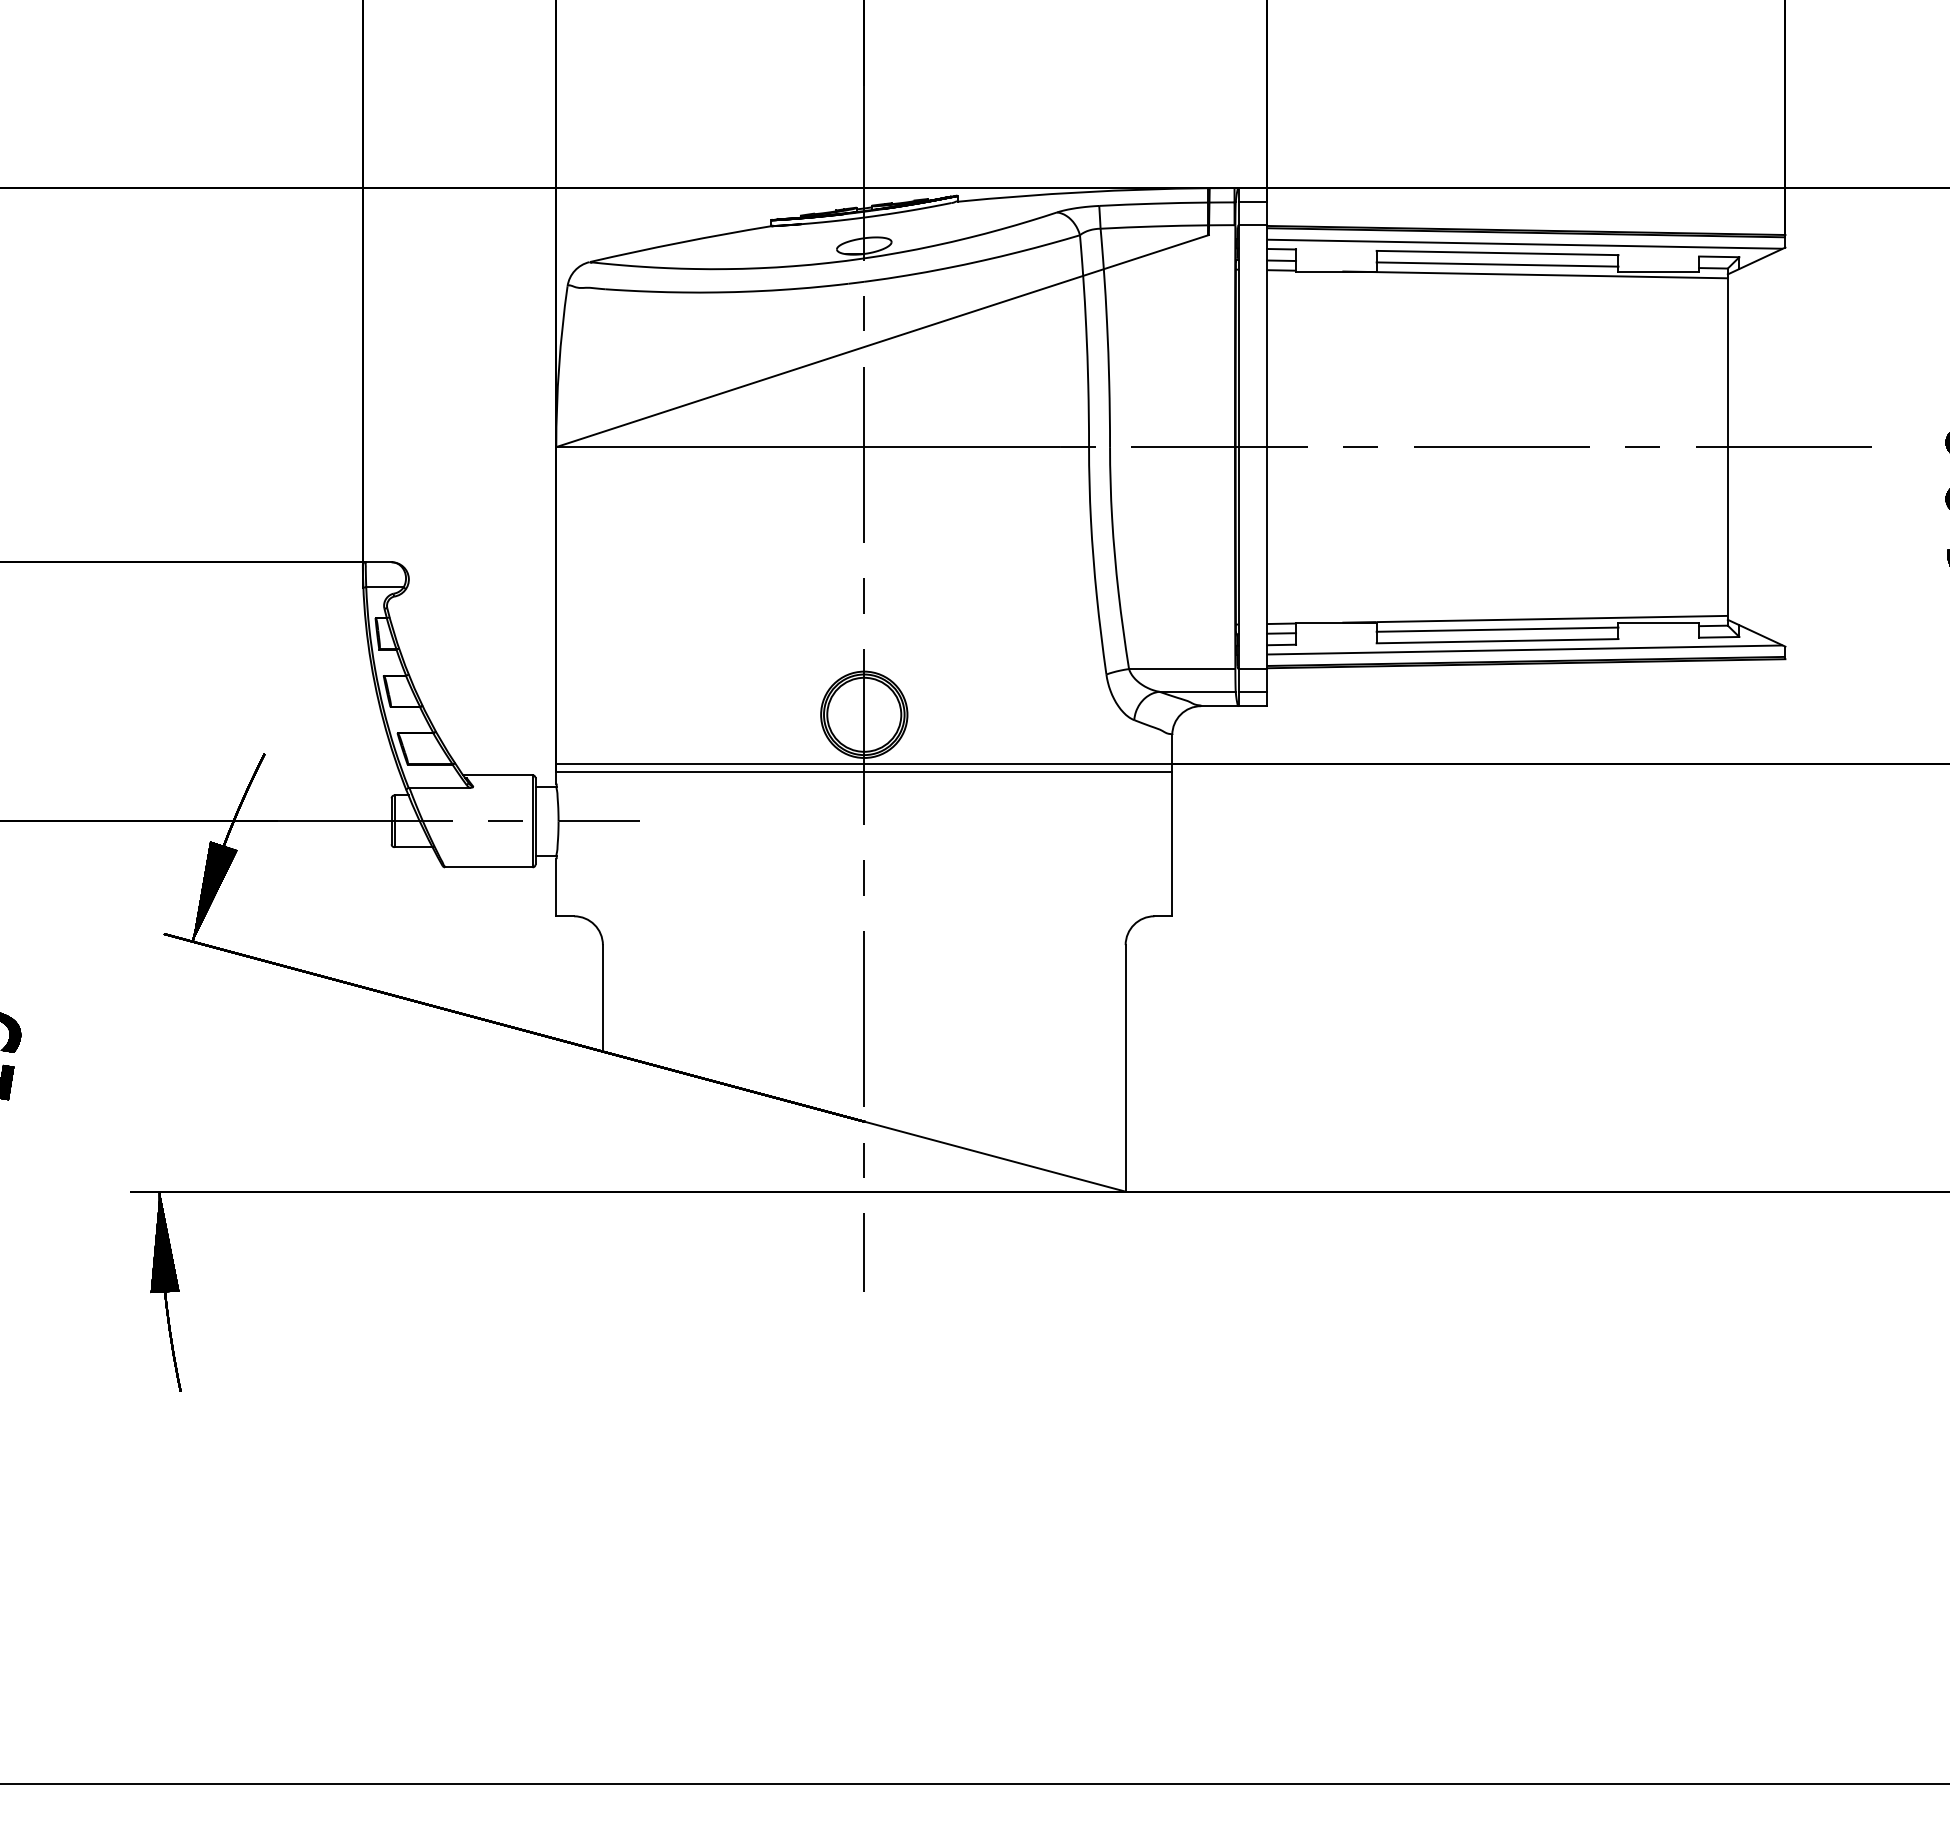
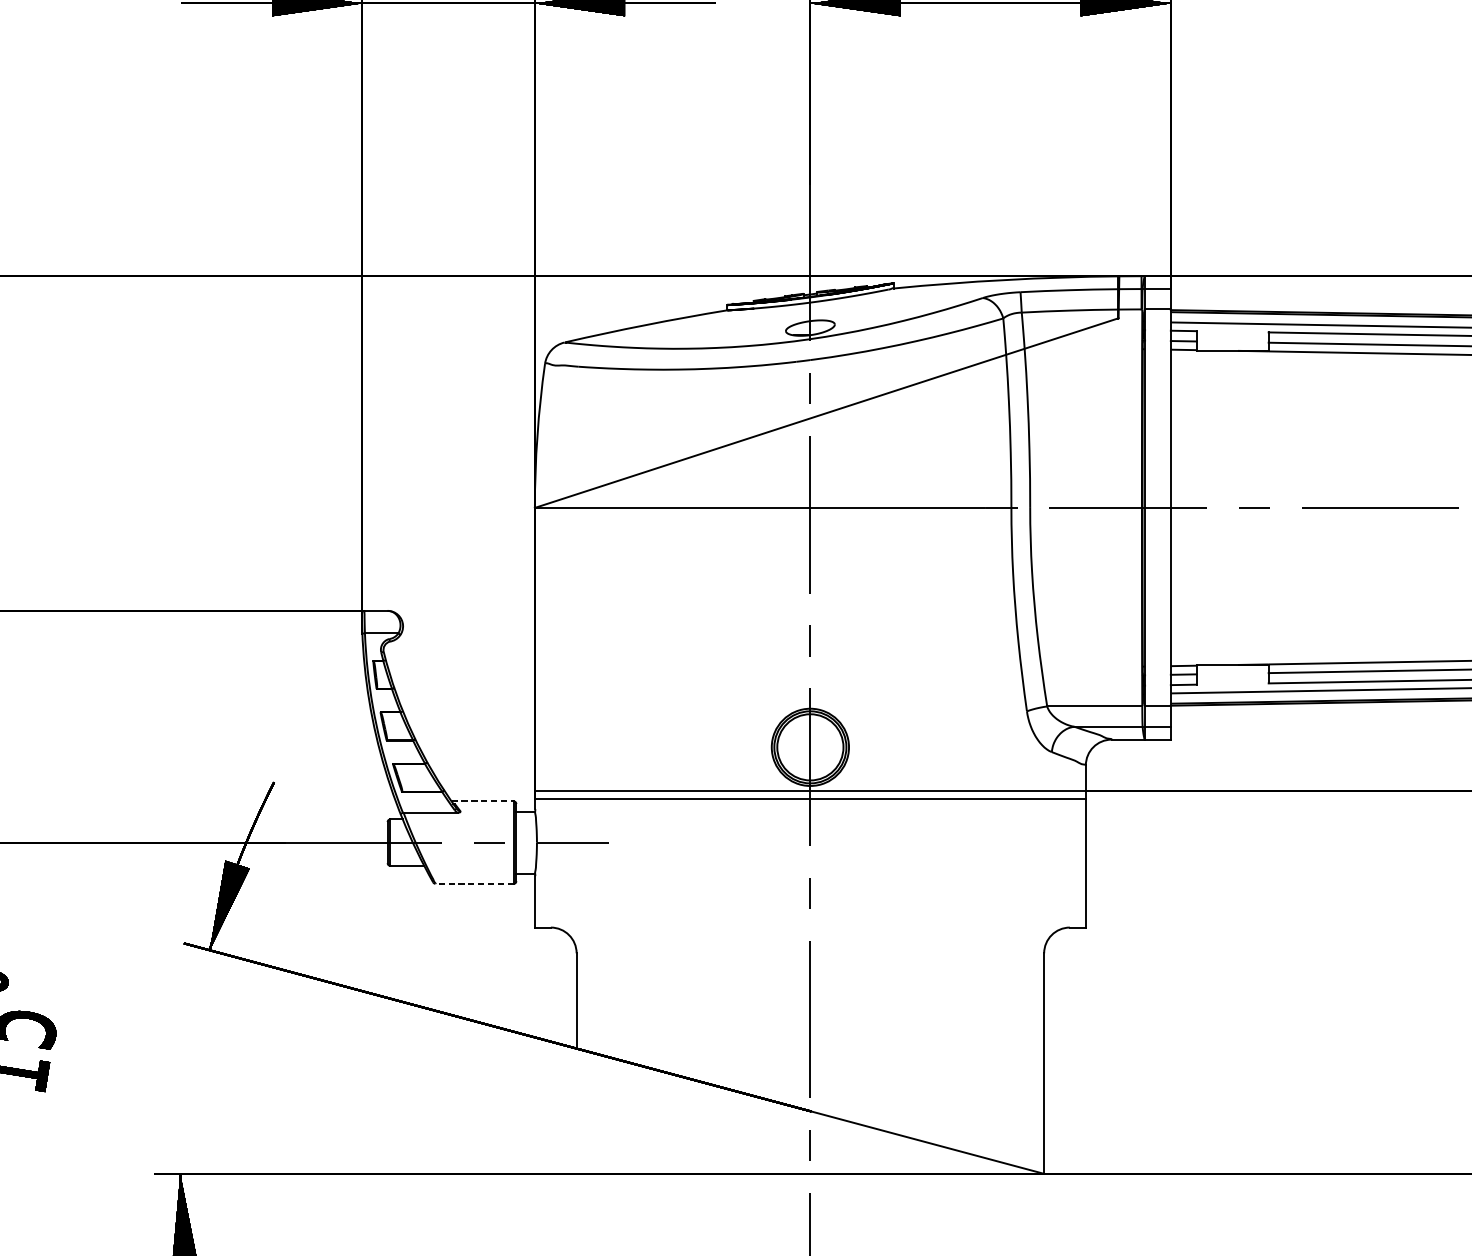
line: (497, 775) -> (482, 801), solid -> dashed
line: (488, 867) -> (474, 883), solid -> dashed

